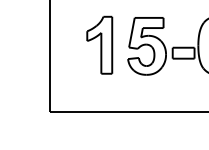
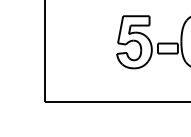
part: (99, 45) -> (90, 41), removed

